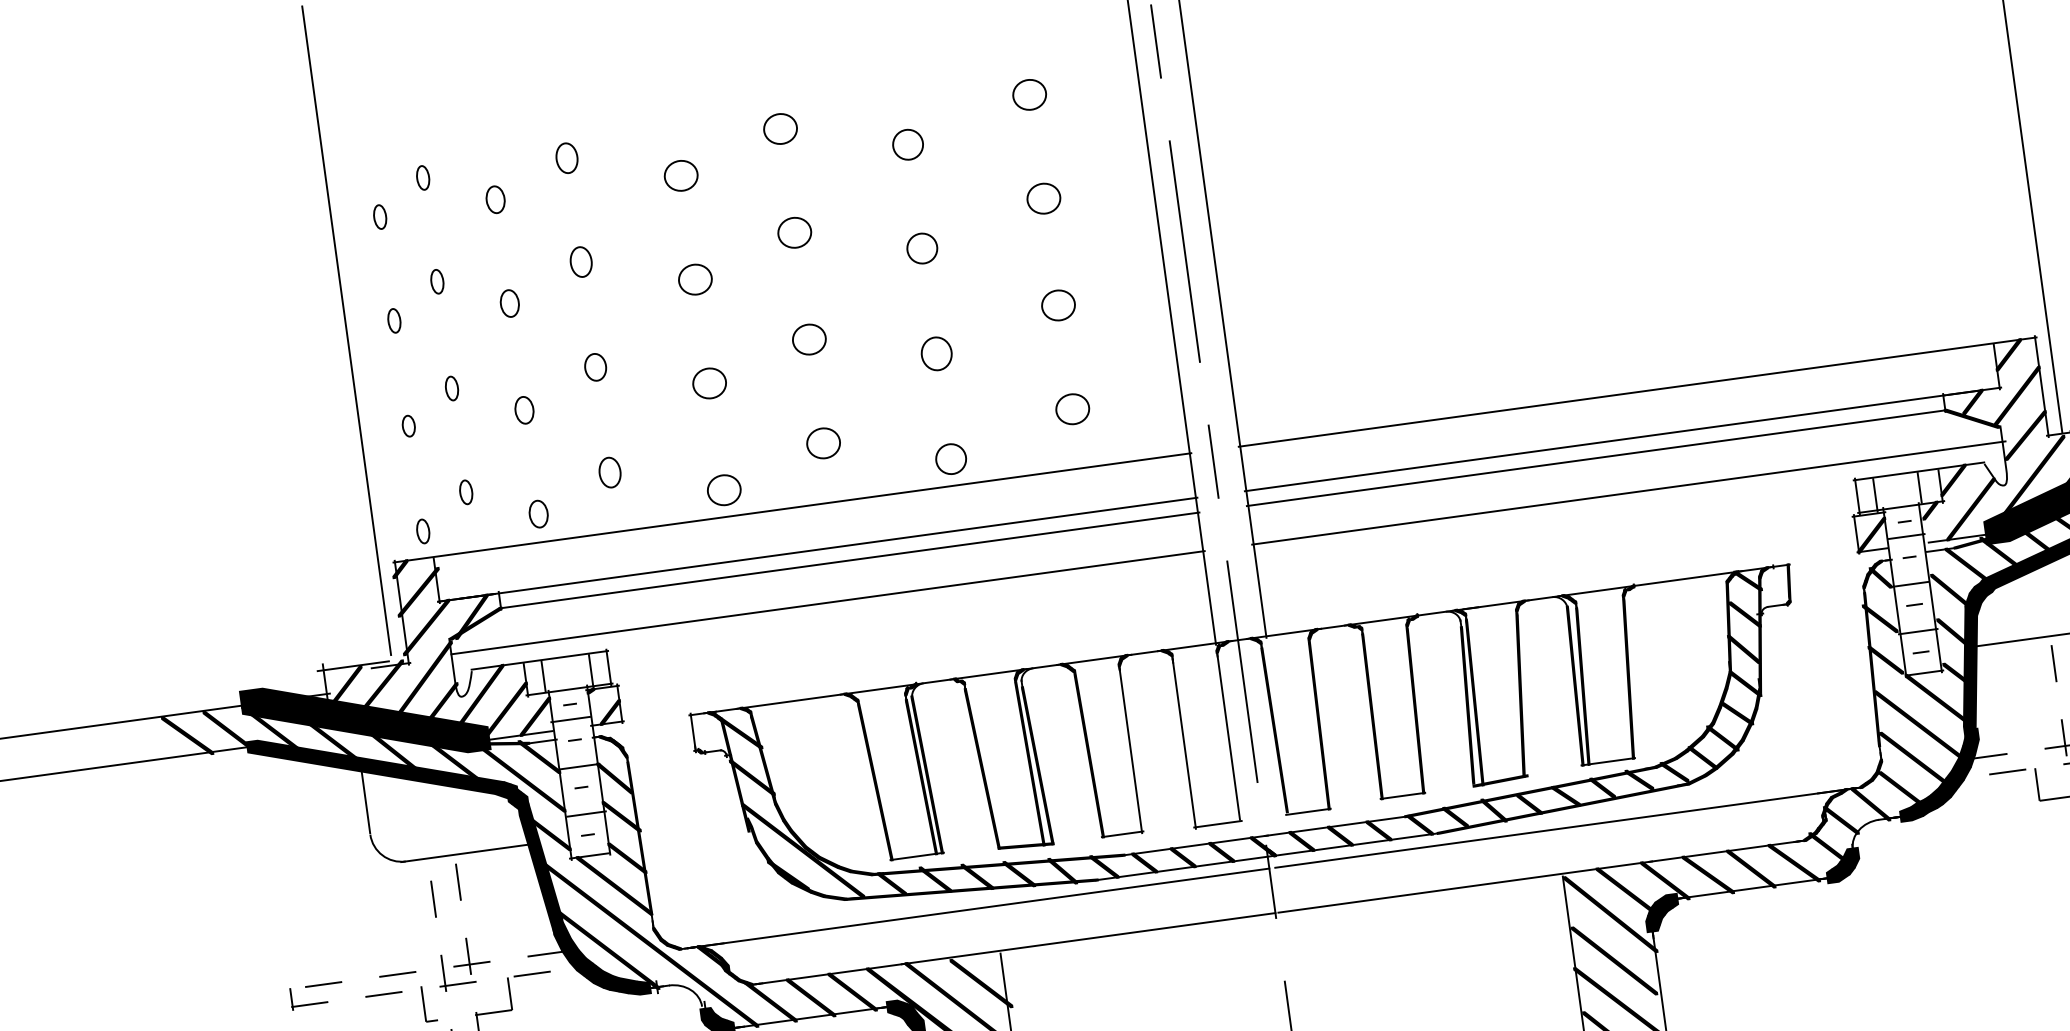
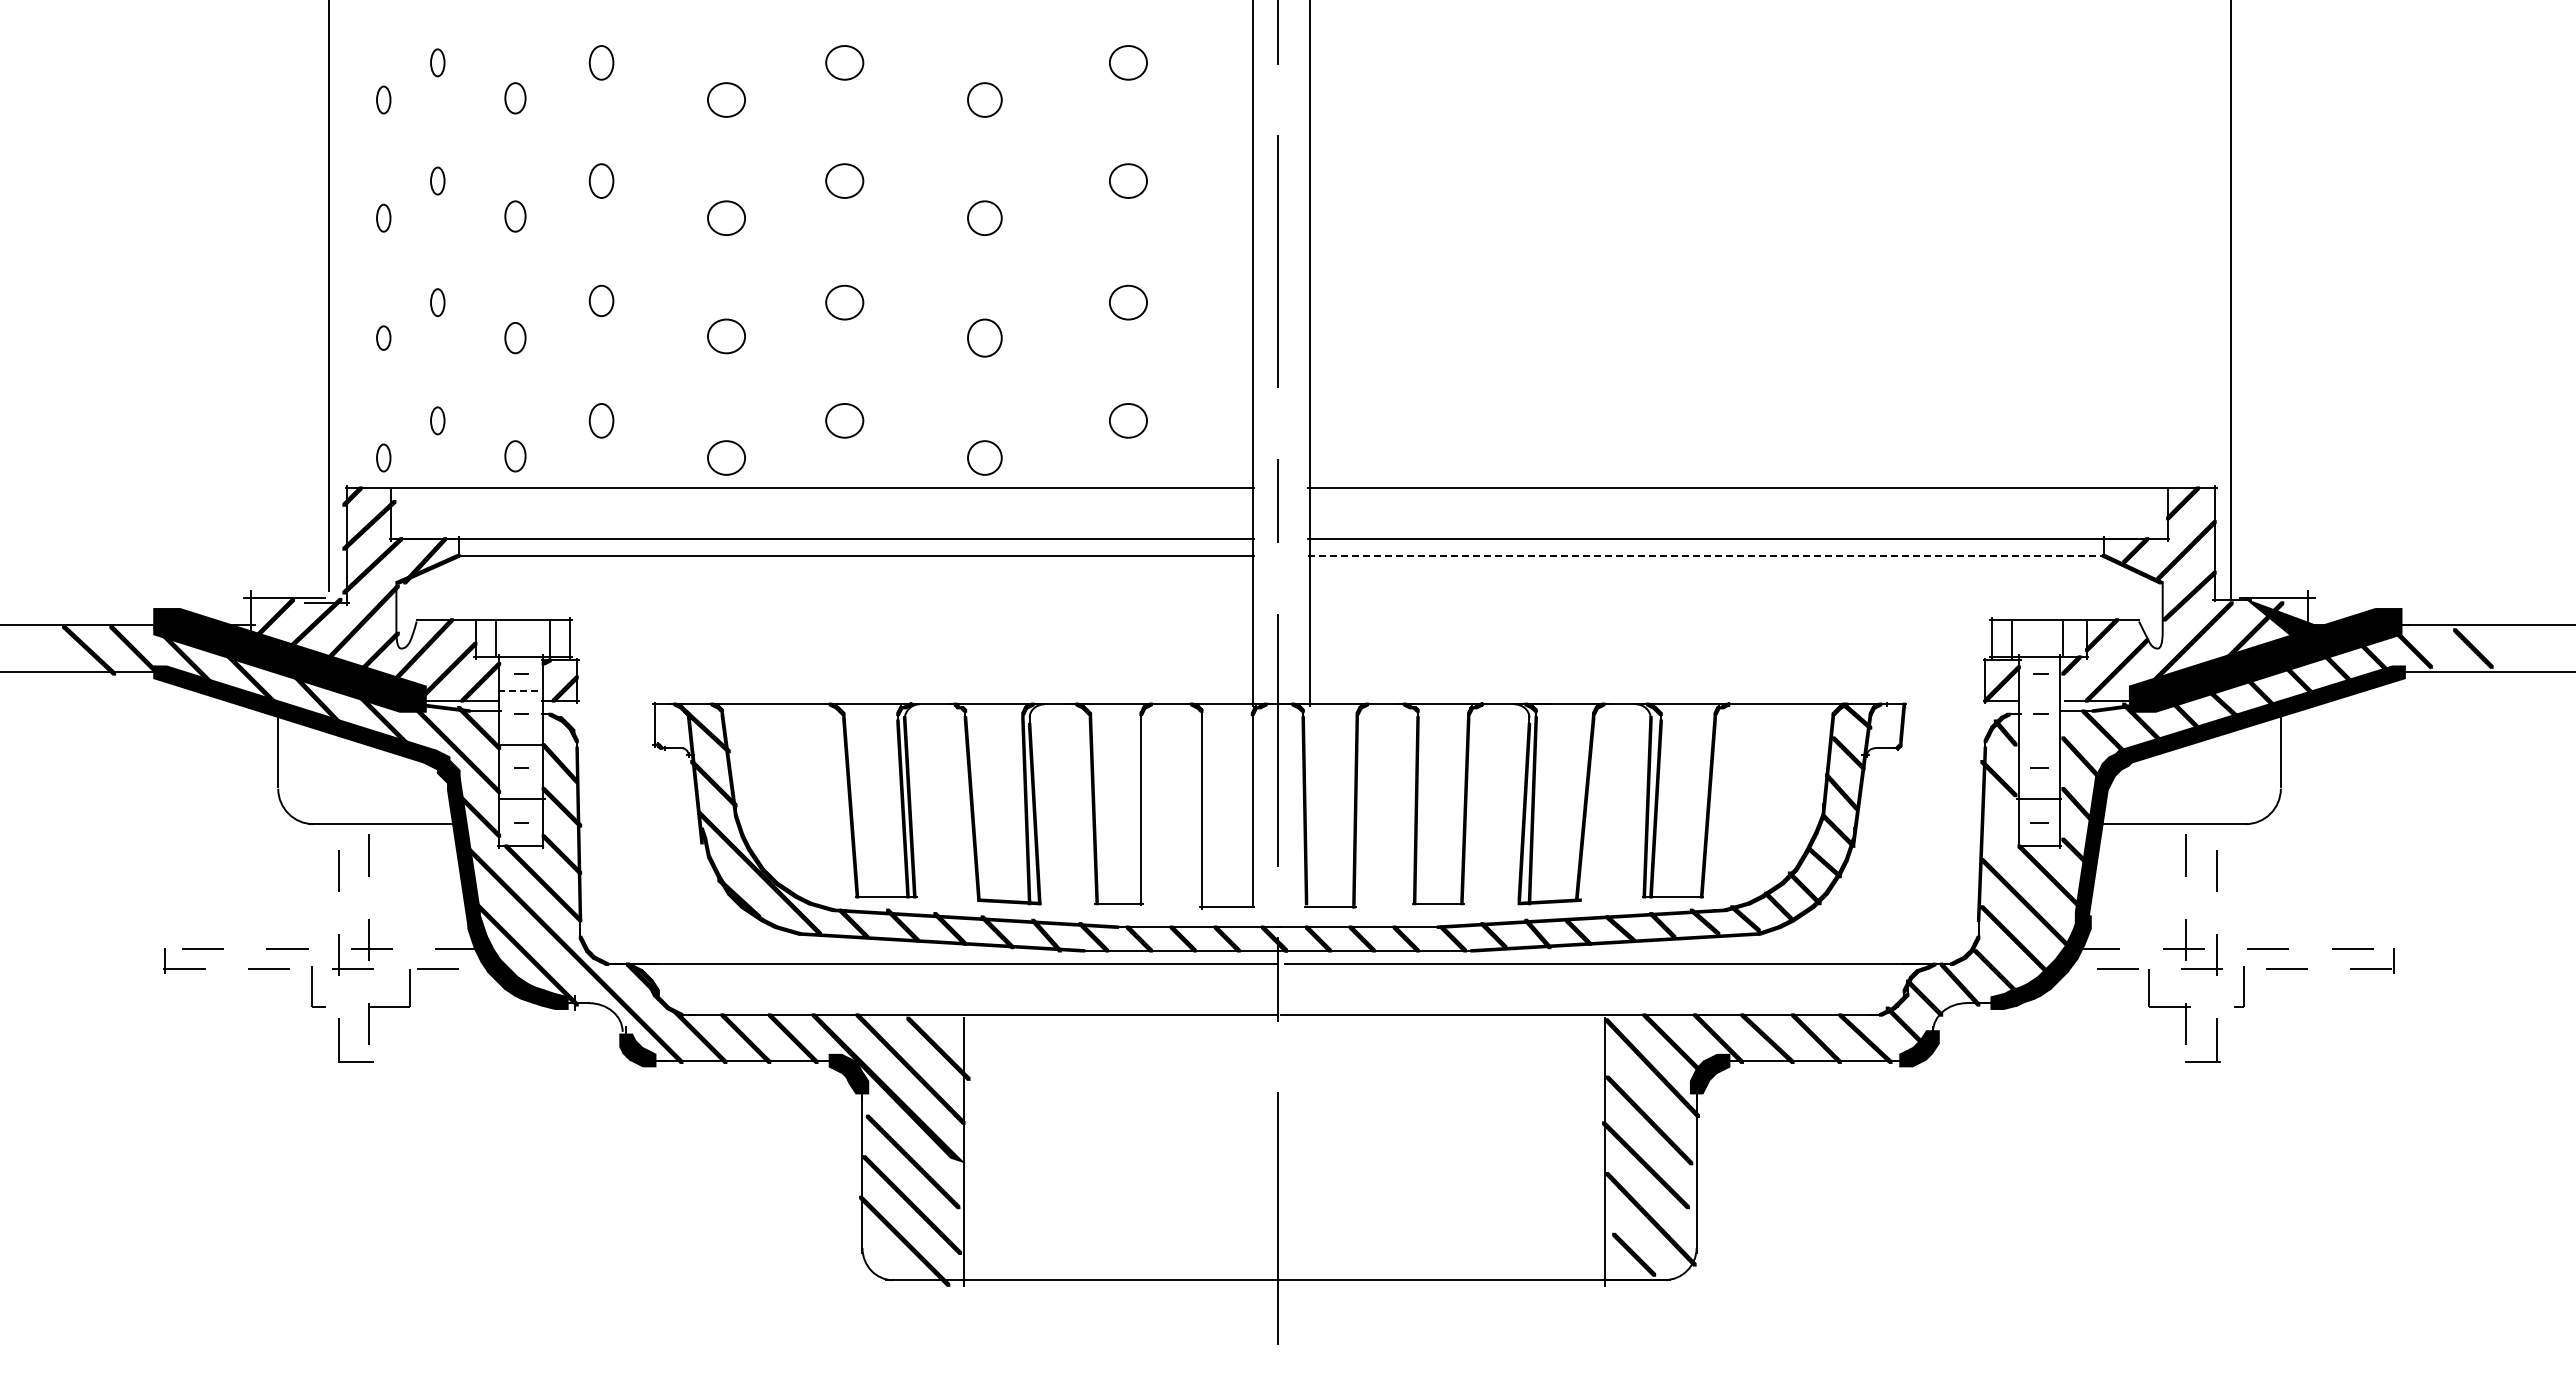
line: (1595, 458) -> (1705, 555), solid -> dashed
line: (1629, 492) -> (1737, 599), removed
line: (1906, 536) -> (2040, 690), removed
line: (1910, 584) -> (2037, 744), removed
line: (828, 602) -> (825, 599), removed
fill: (1885, 659) -> (1998, 825), removed
line: (570, 719) -> (519, 690), solid -> dashed

